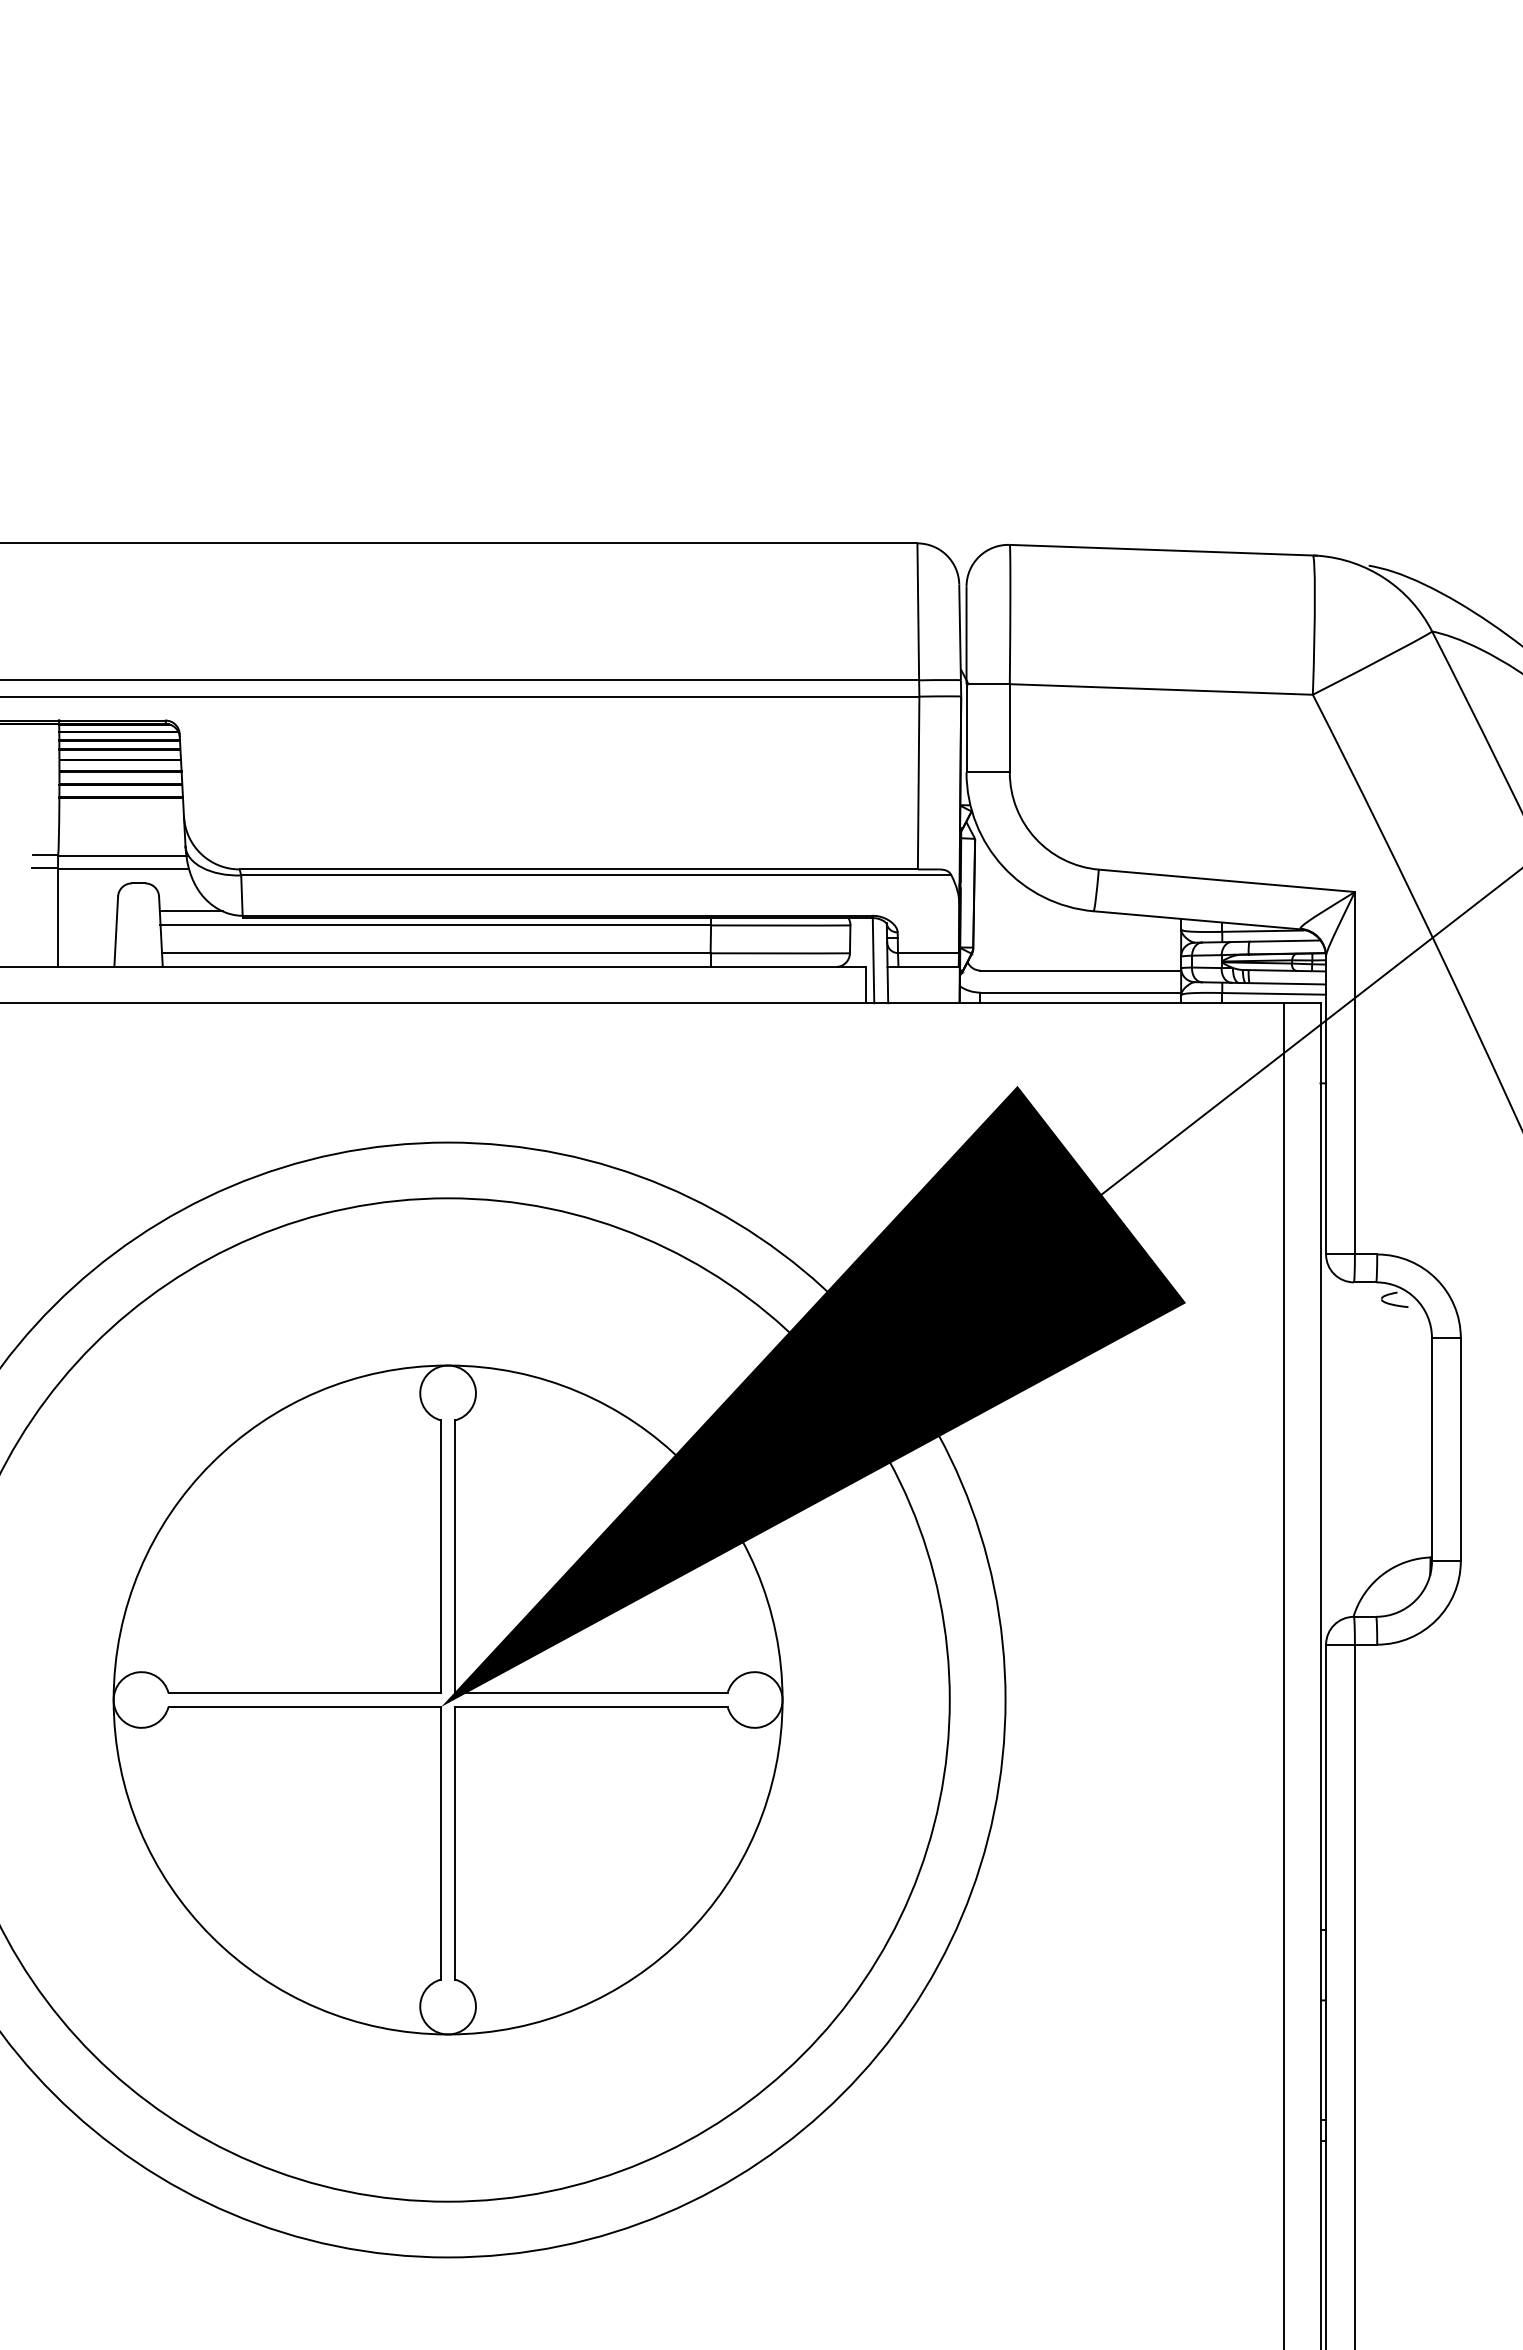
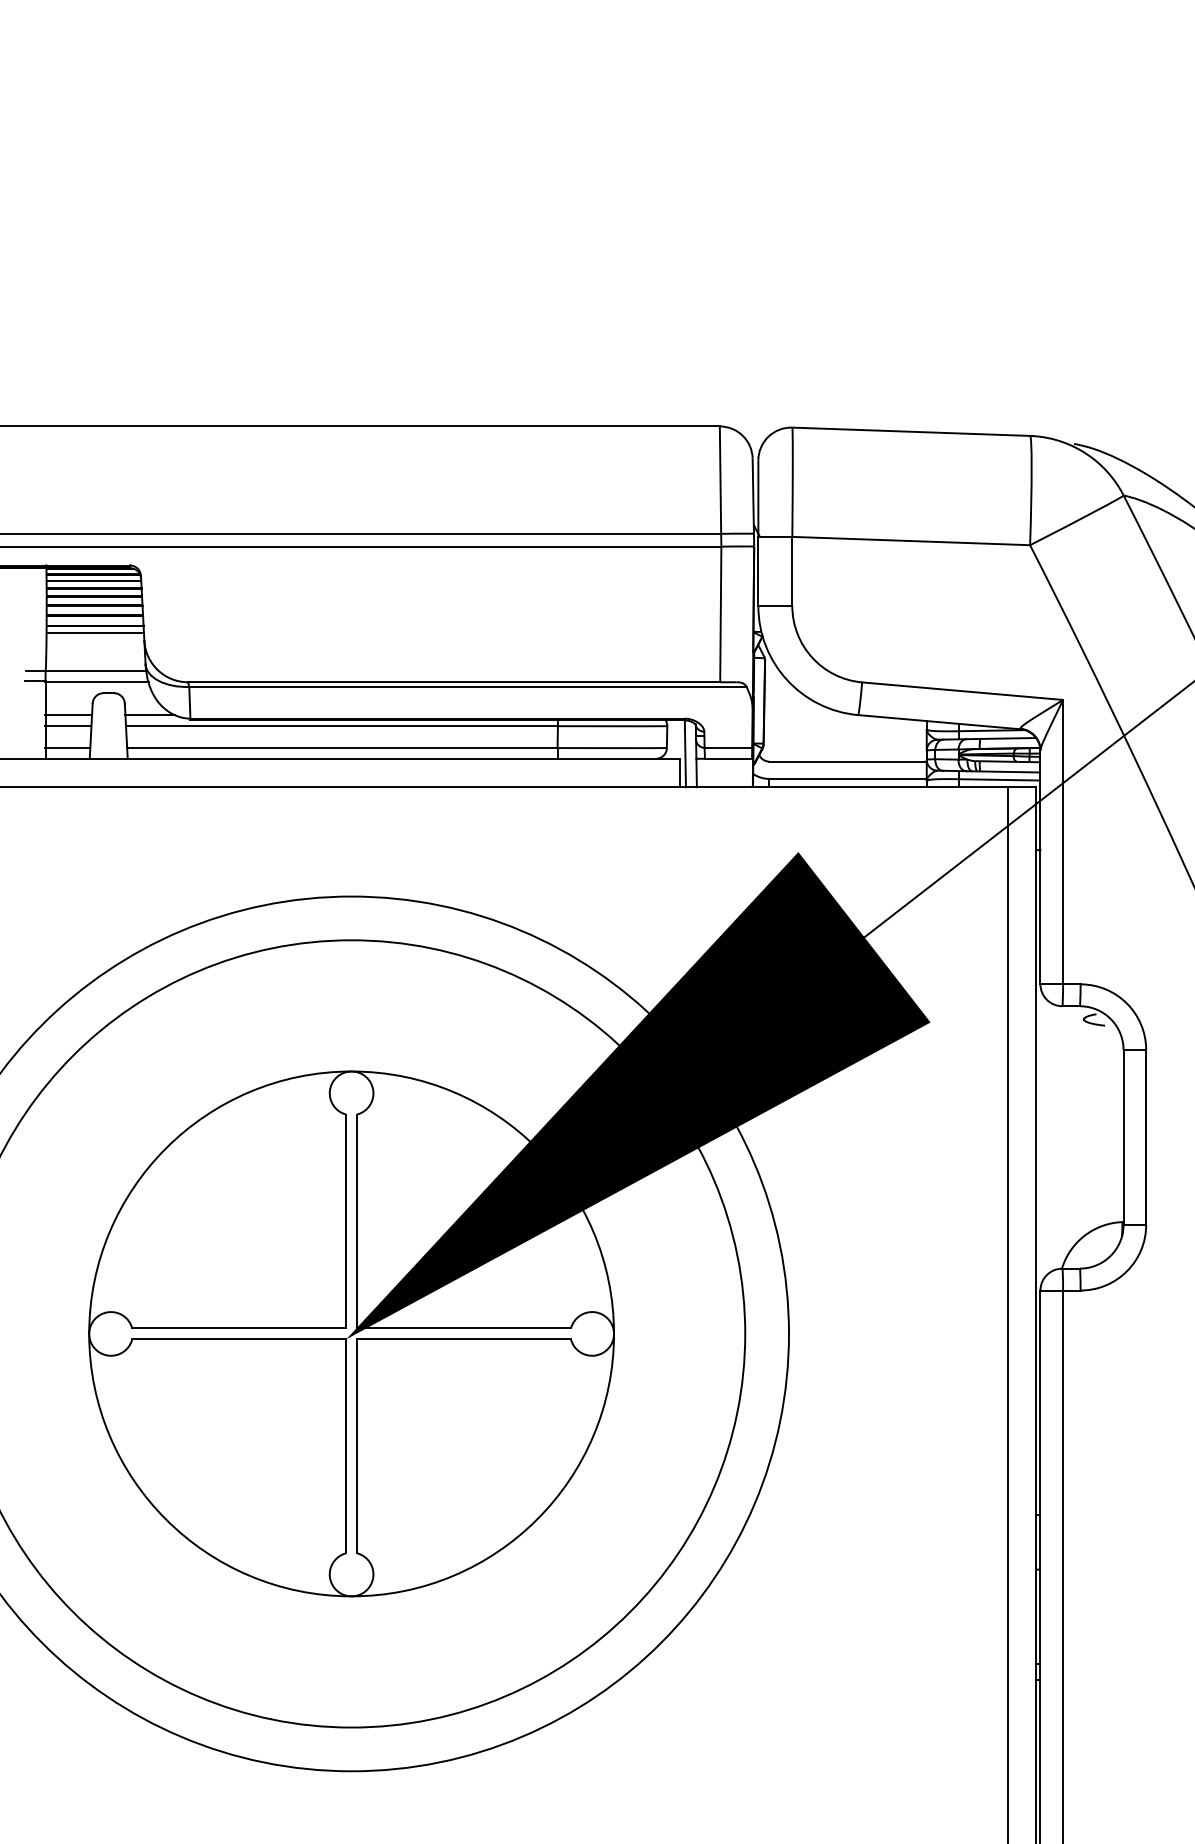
line: (121, 806) -> (95, 632), added
line: (87, 911) -> (68, 715), added
line: (86, 925) -> (67, 726), added
line: (86, 953) -> (67, 748), added

